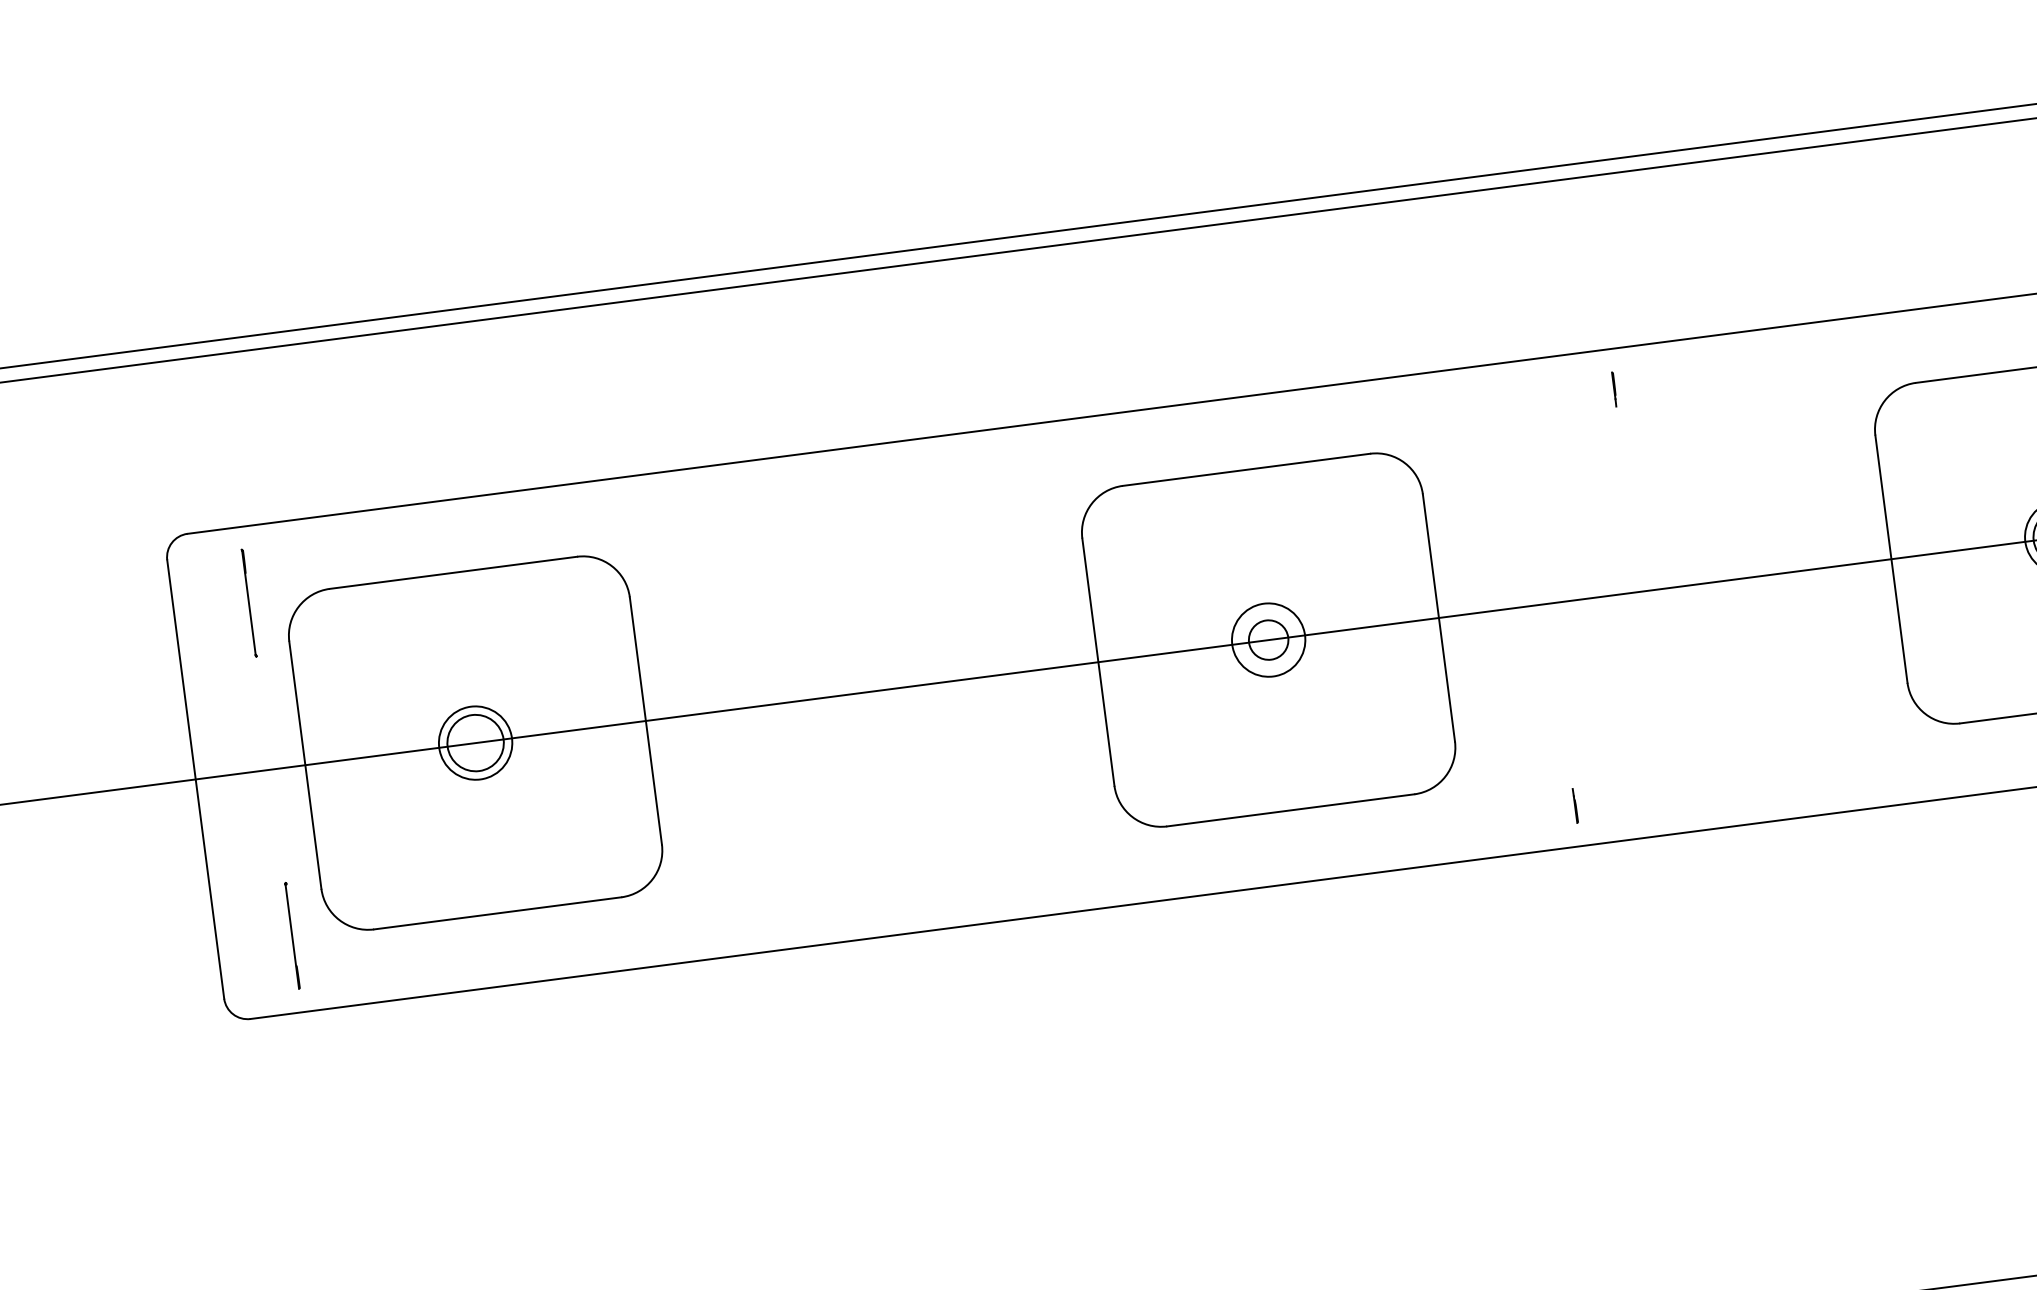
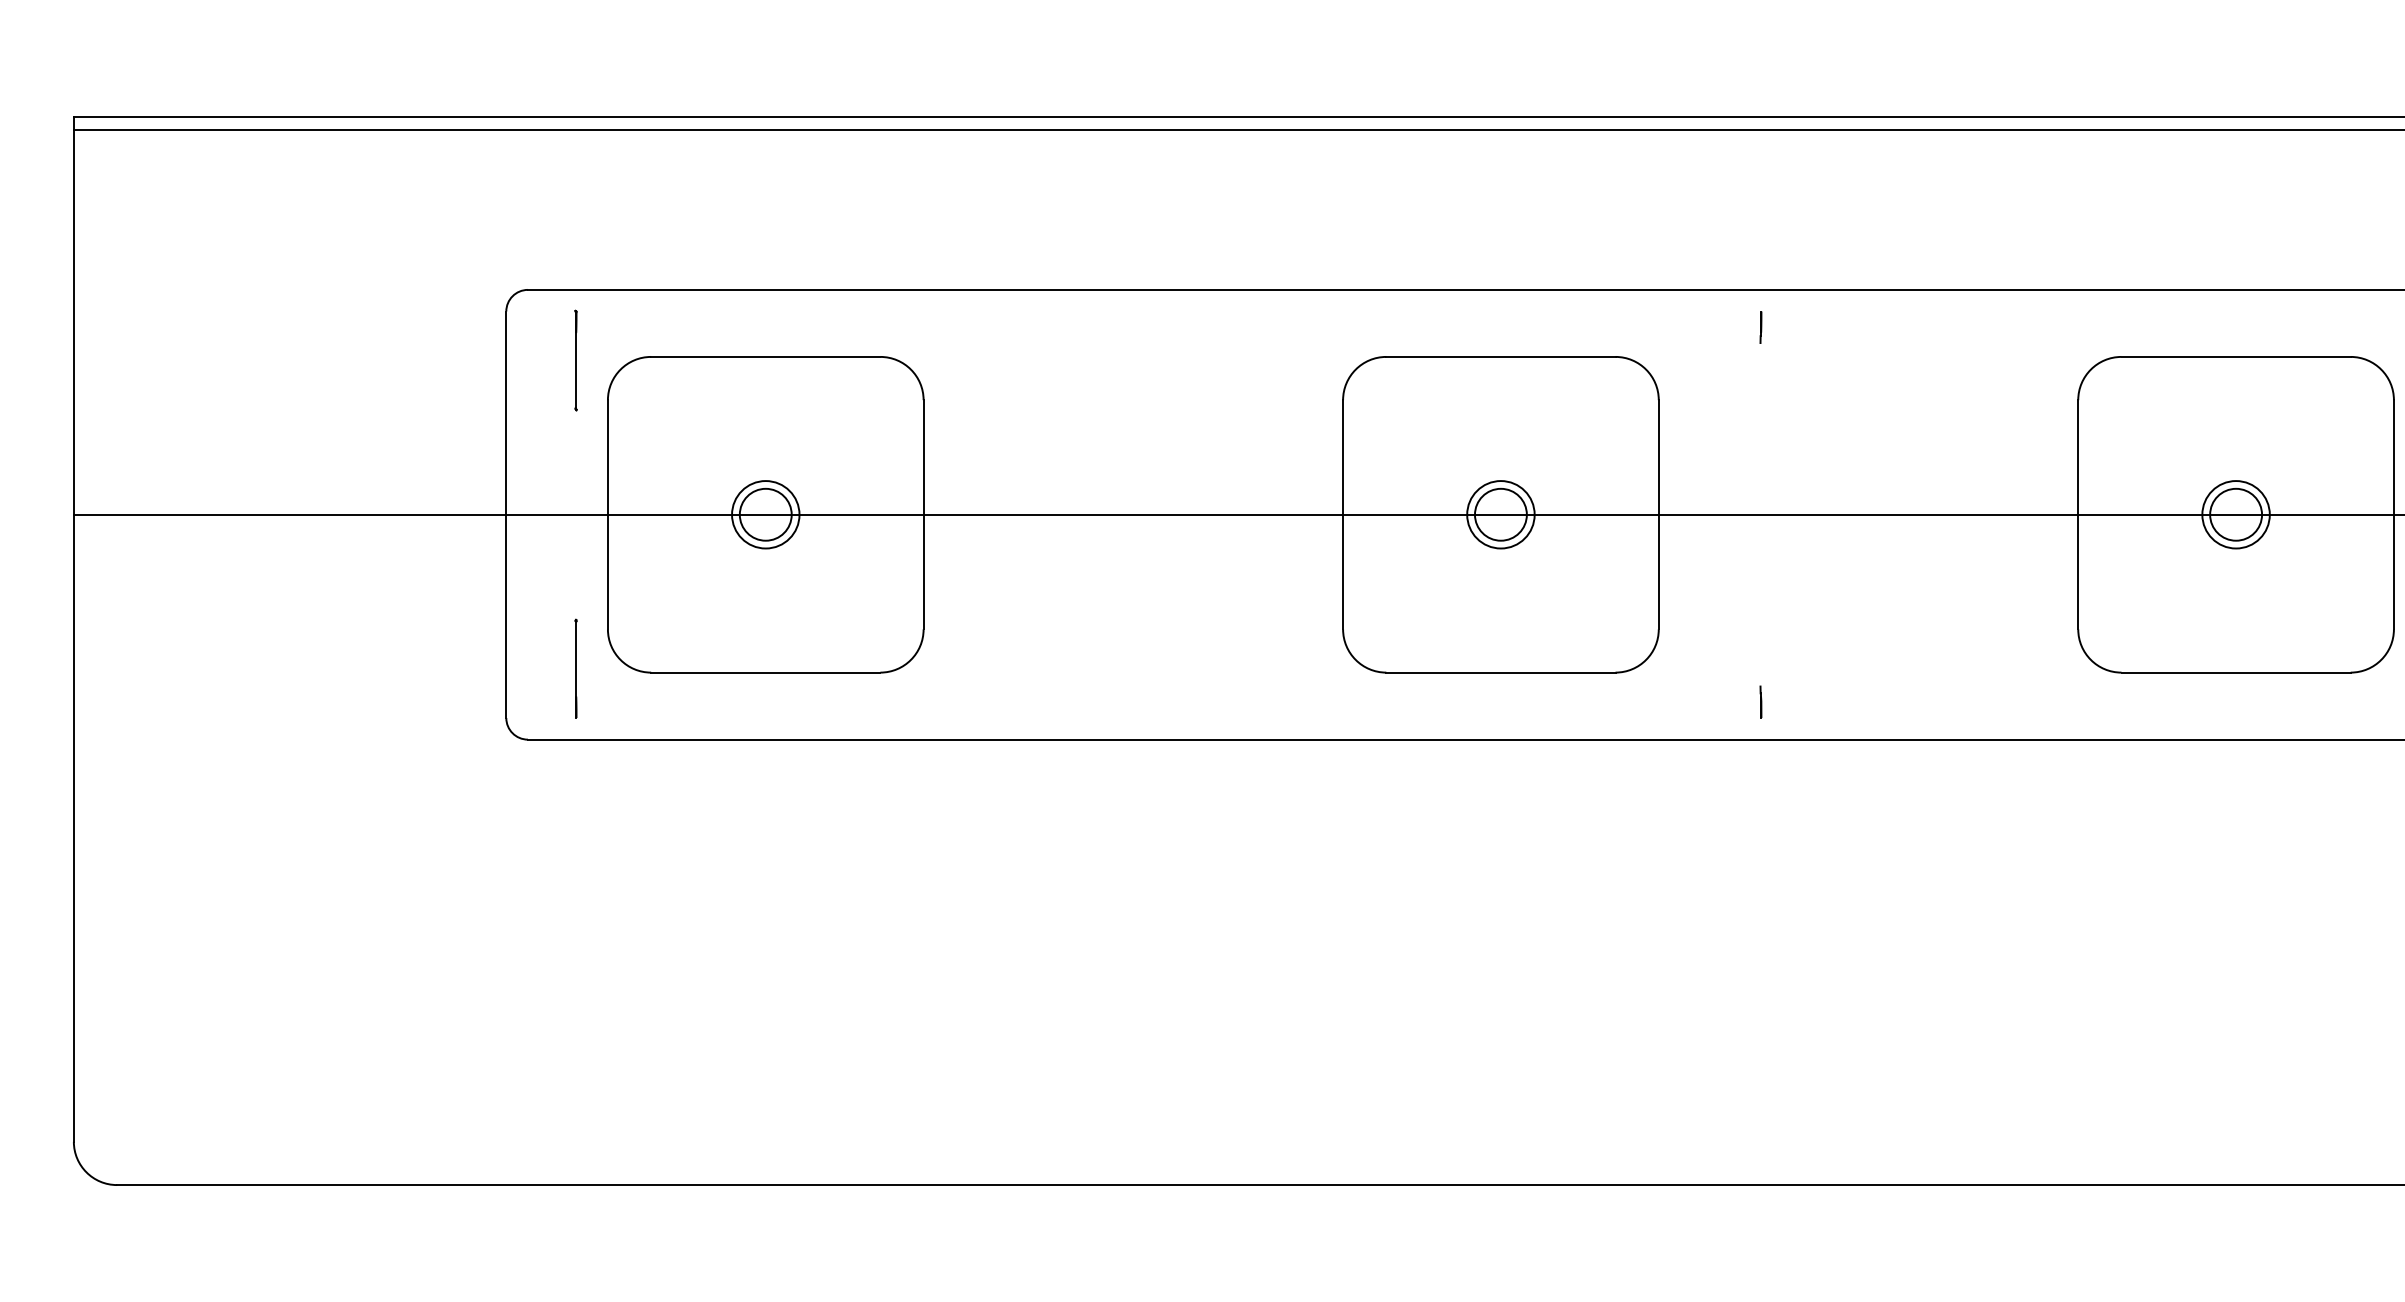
line: (1614, 389) -> (1760, 327), moved
circle: (1268, 639) -> (1500, 514), size x1.43

